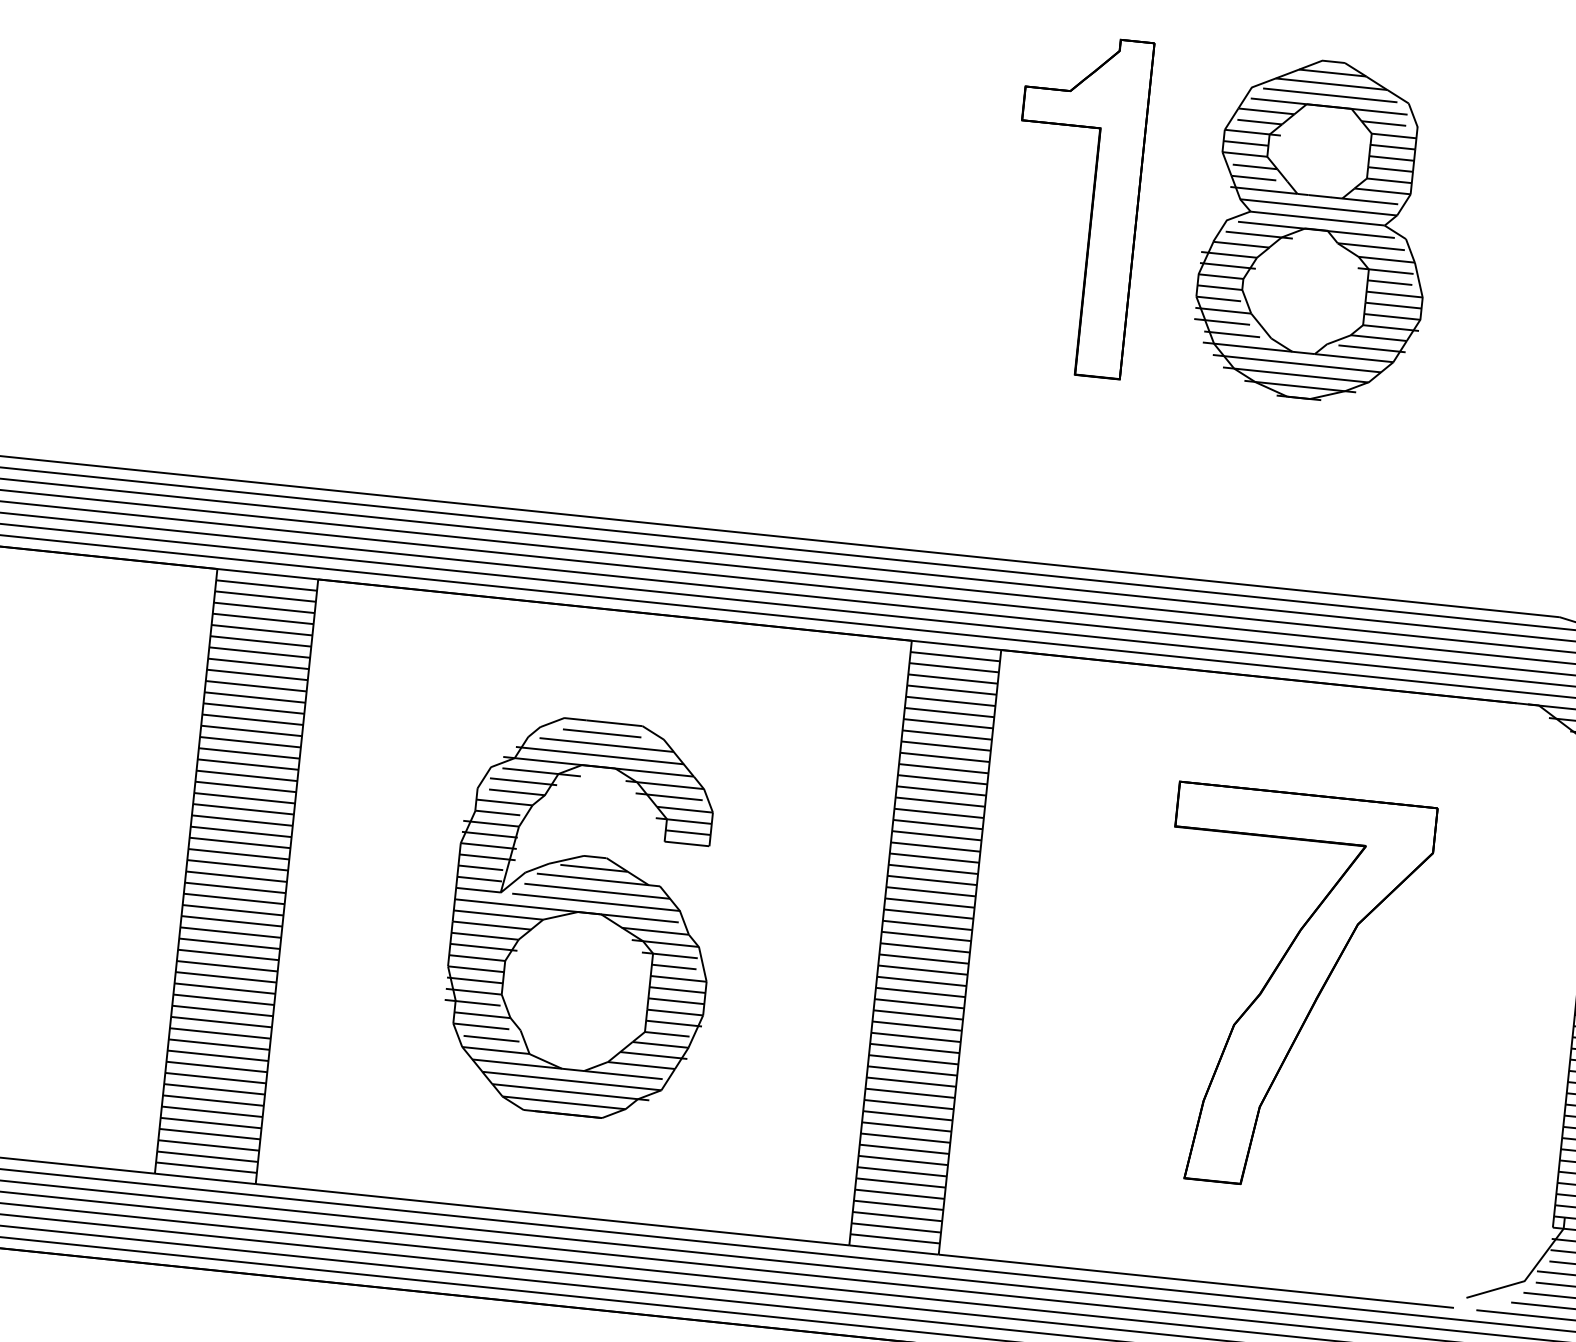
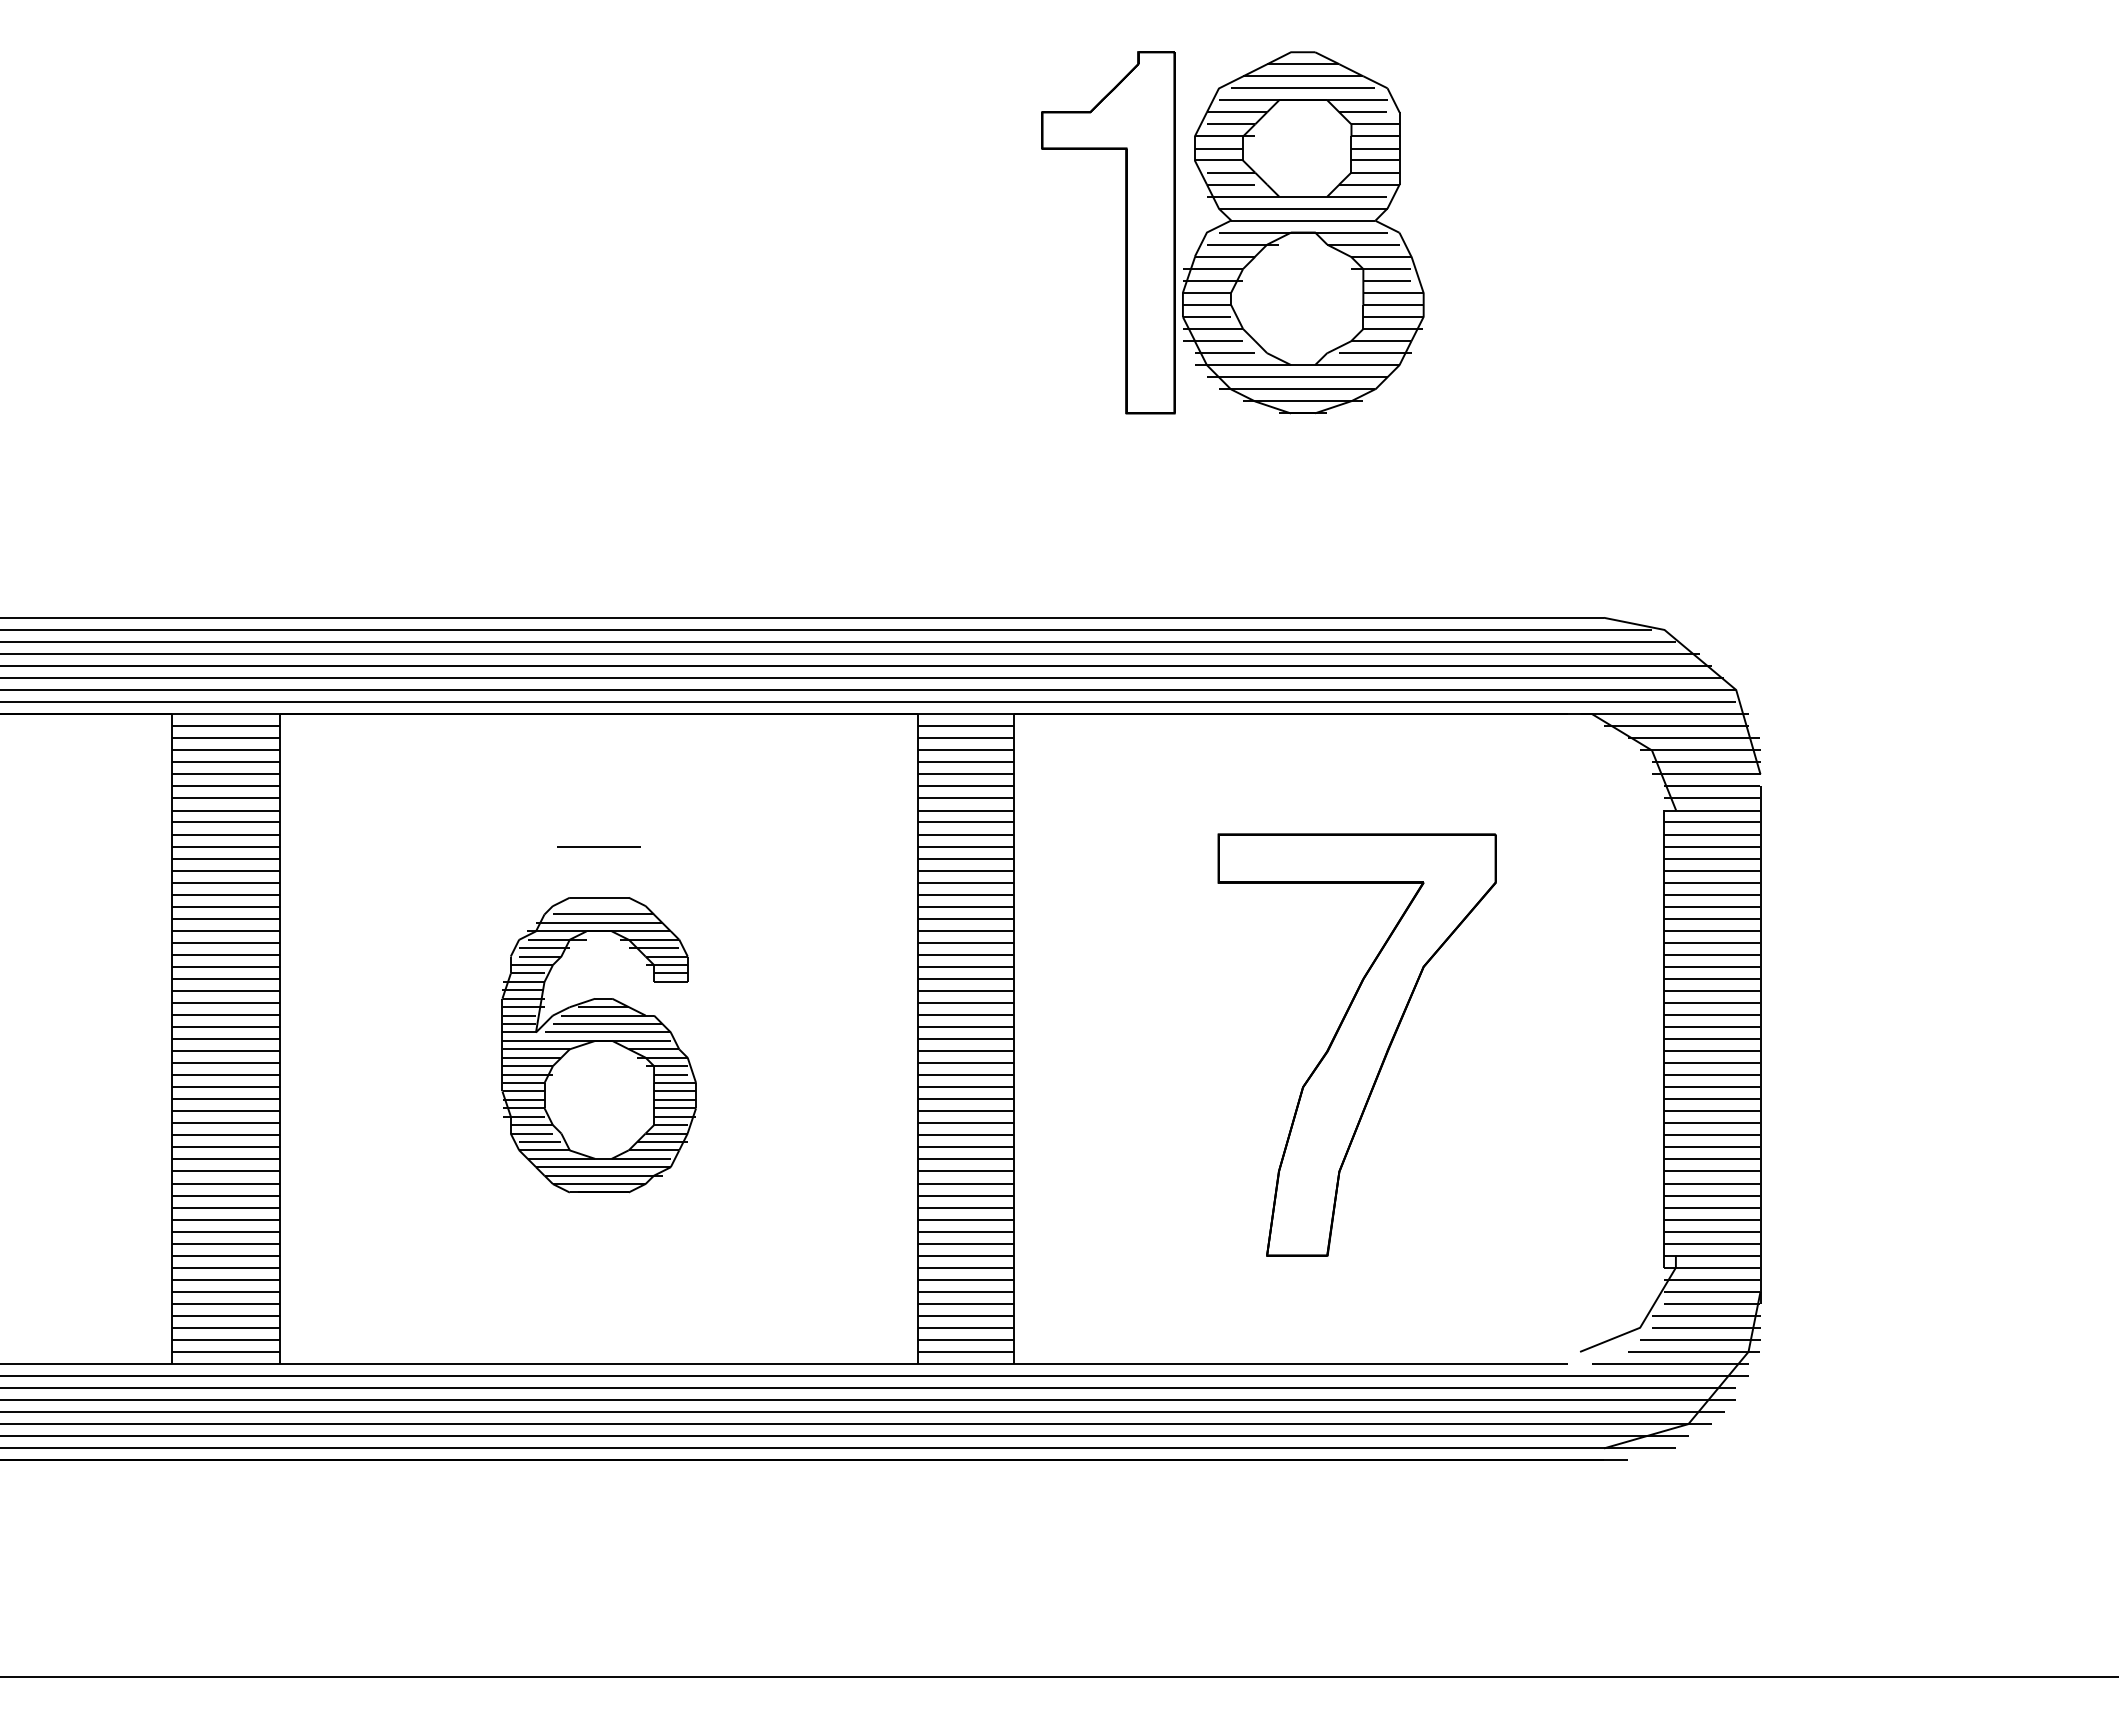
part: (1091, 206) -> (1125, 232), moved
part: (583, 917) -> (599, 1044), size x0.7

